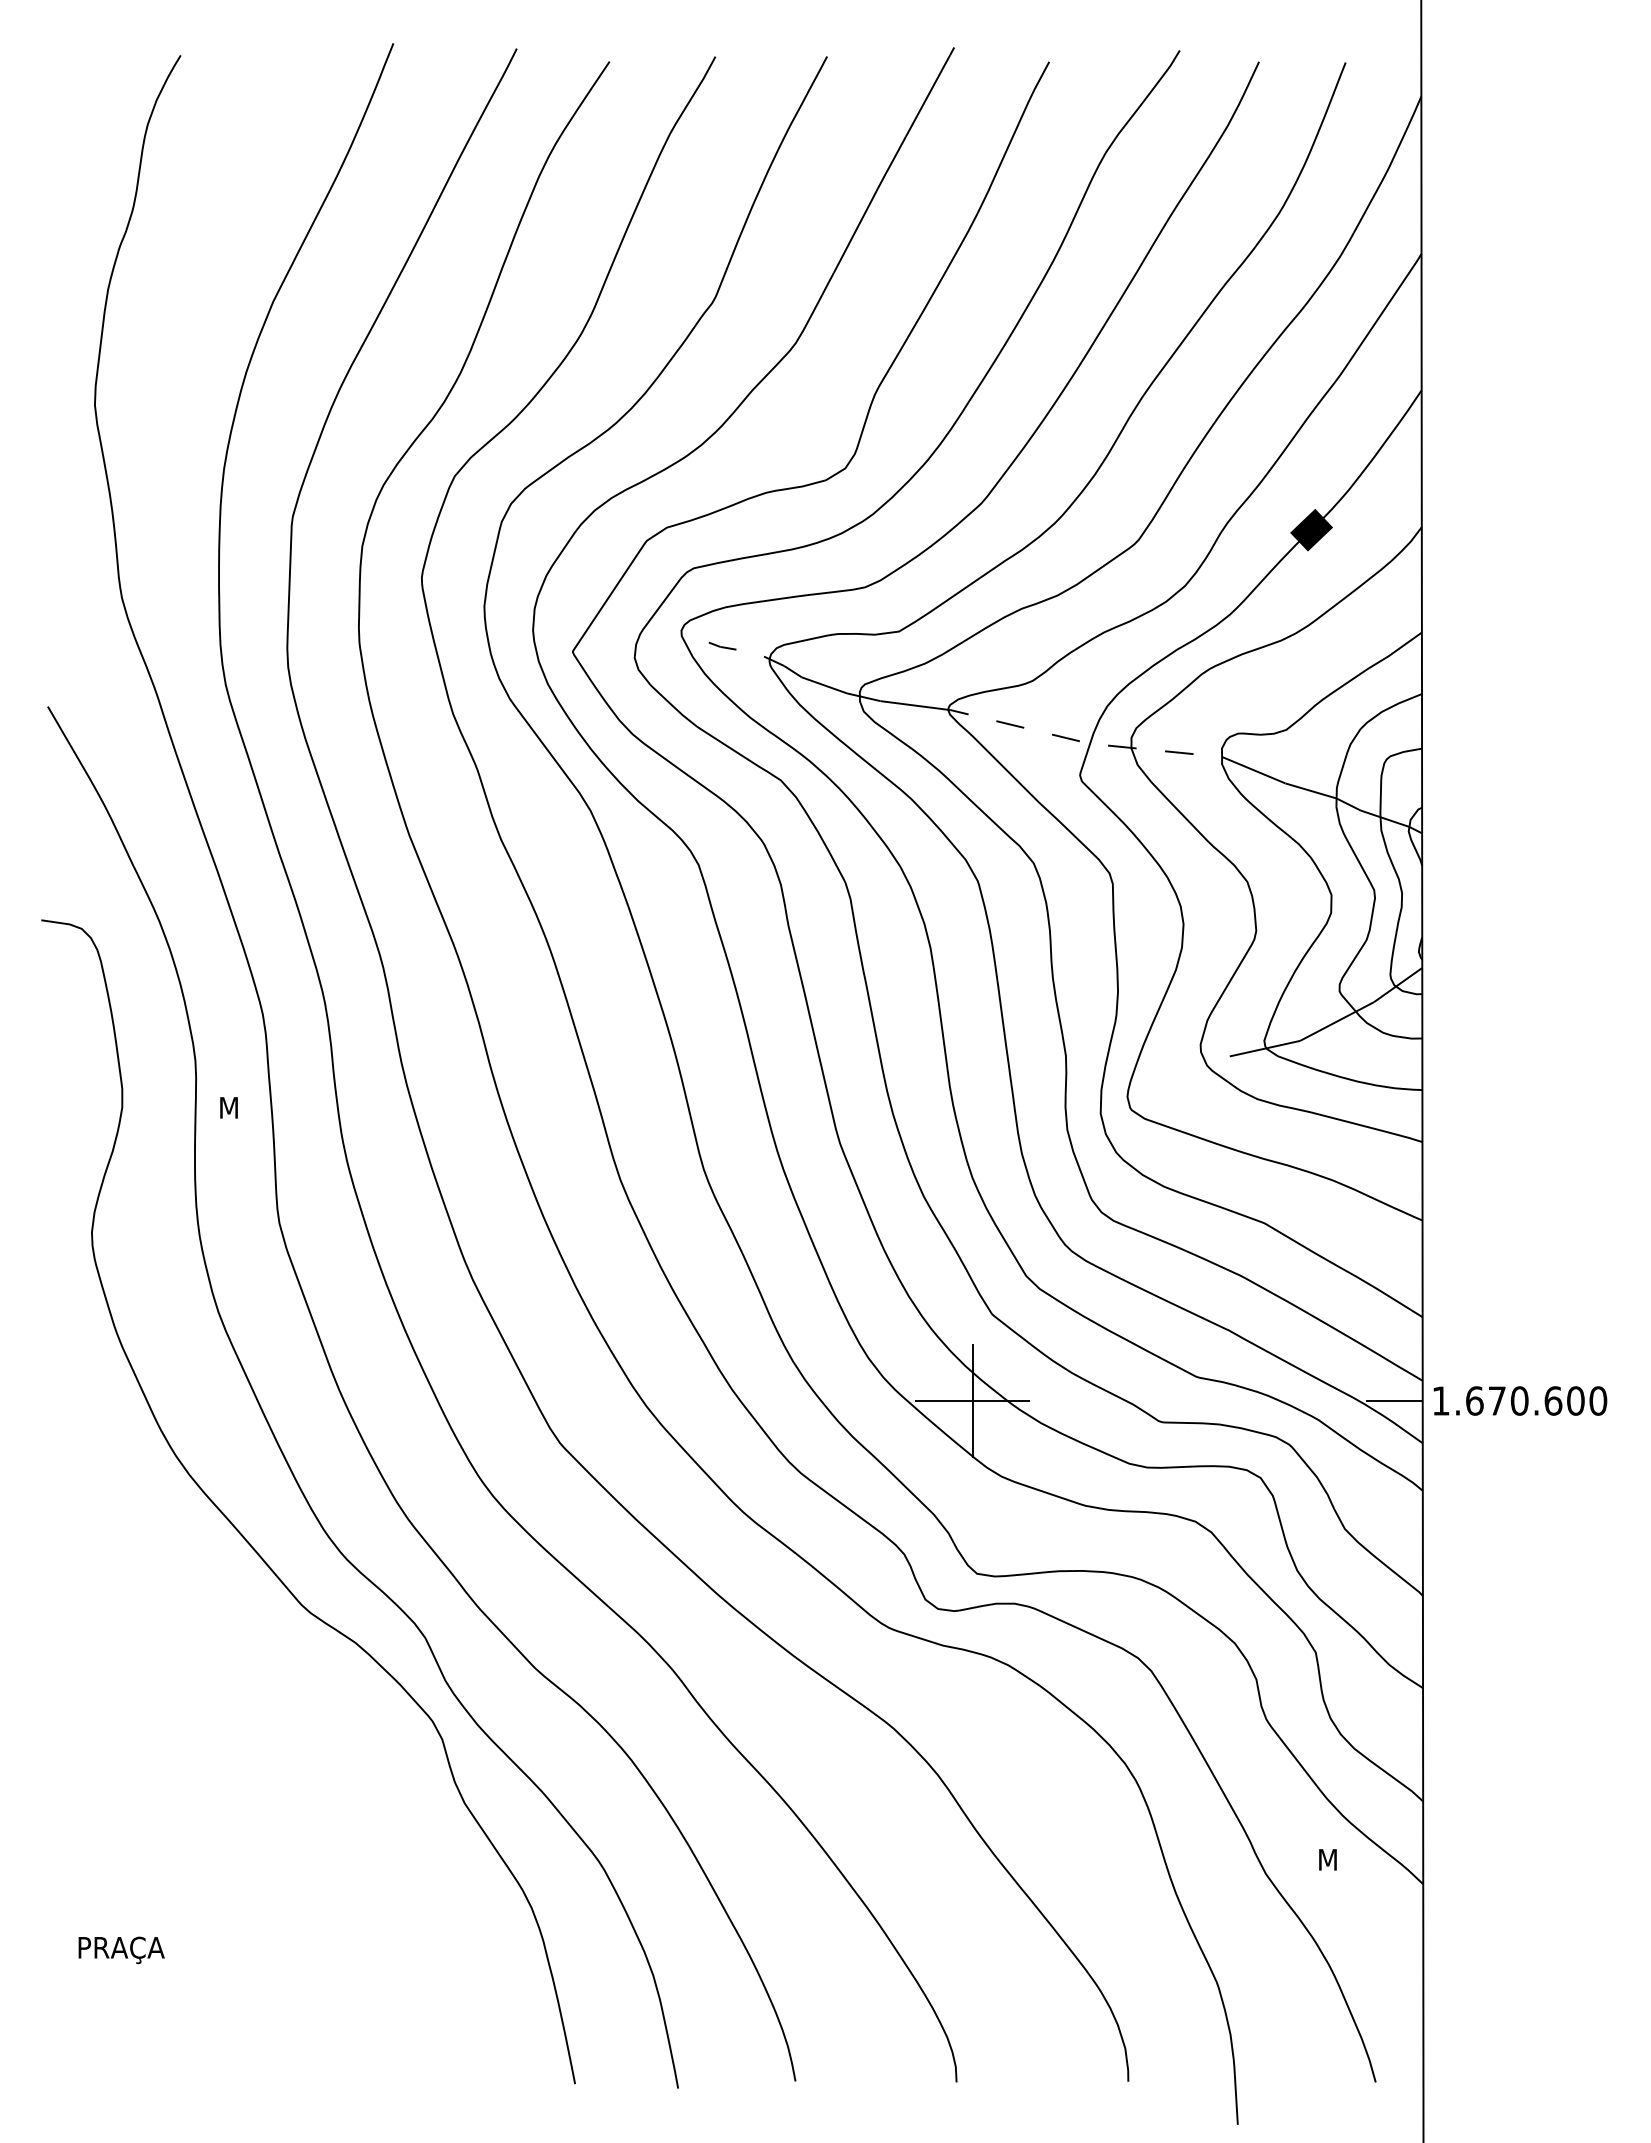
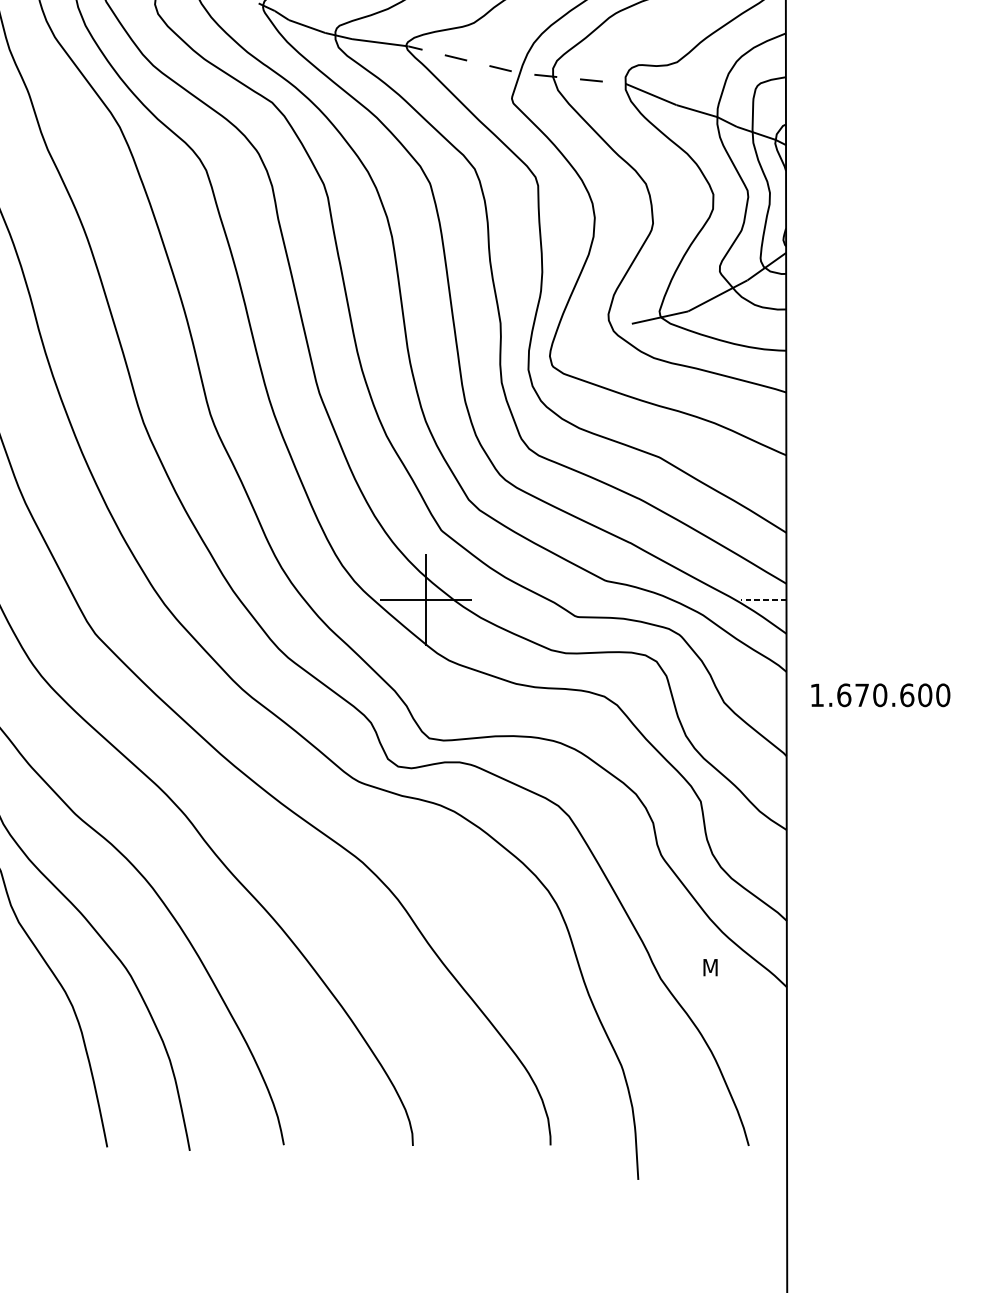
text: (1520, 1400) -> (880, 694), moved
line: (1394, 1401) -> (763, 600), solid -> dashed

